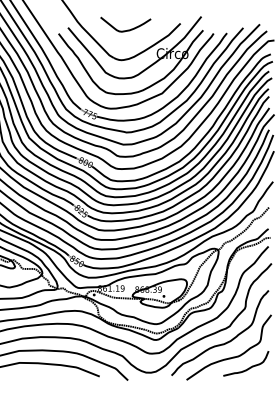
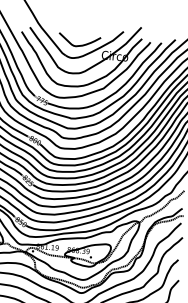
curve: (127, 29) -> (80, 44), moved

